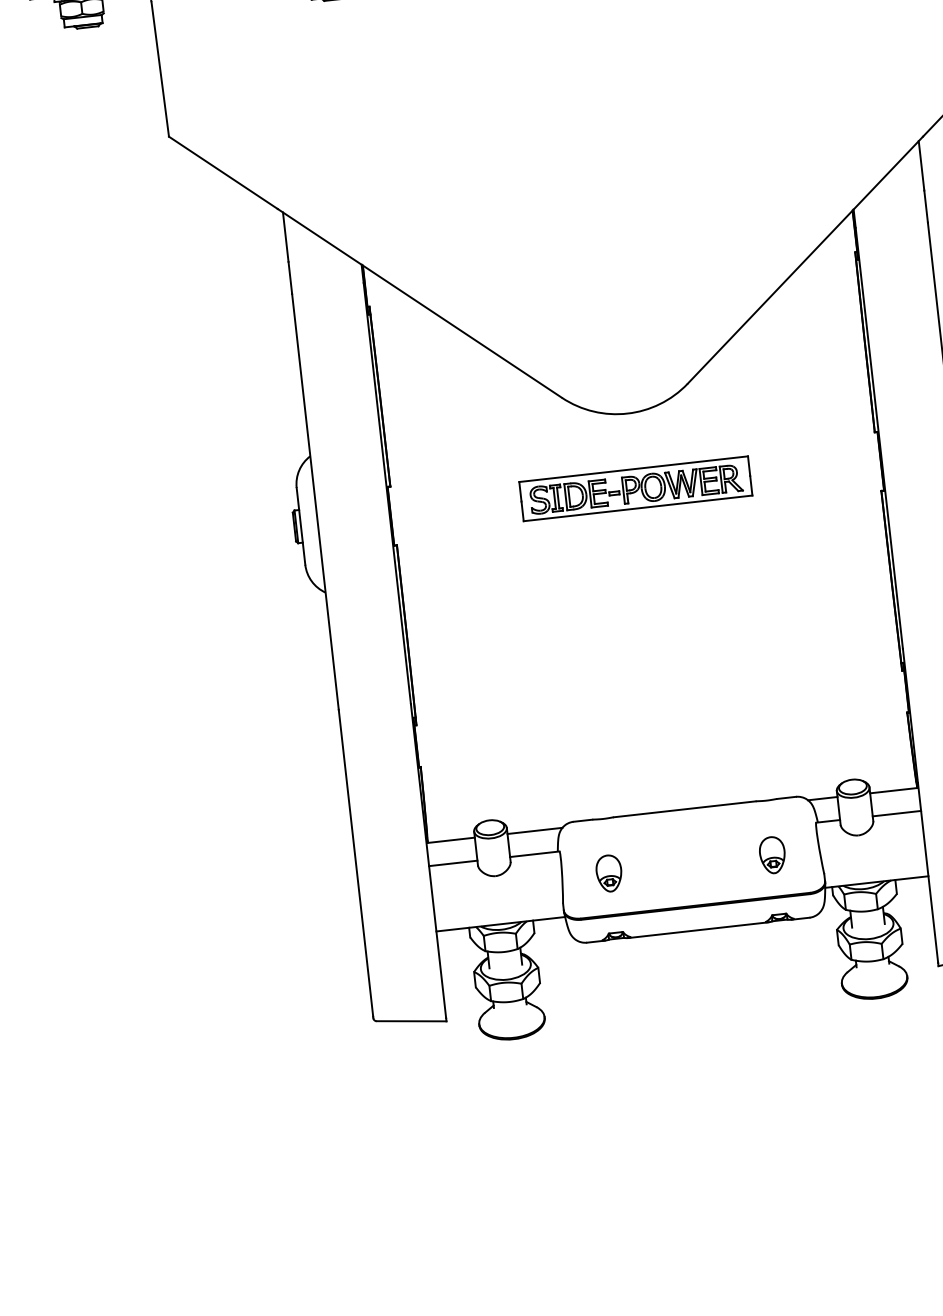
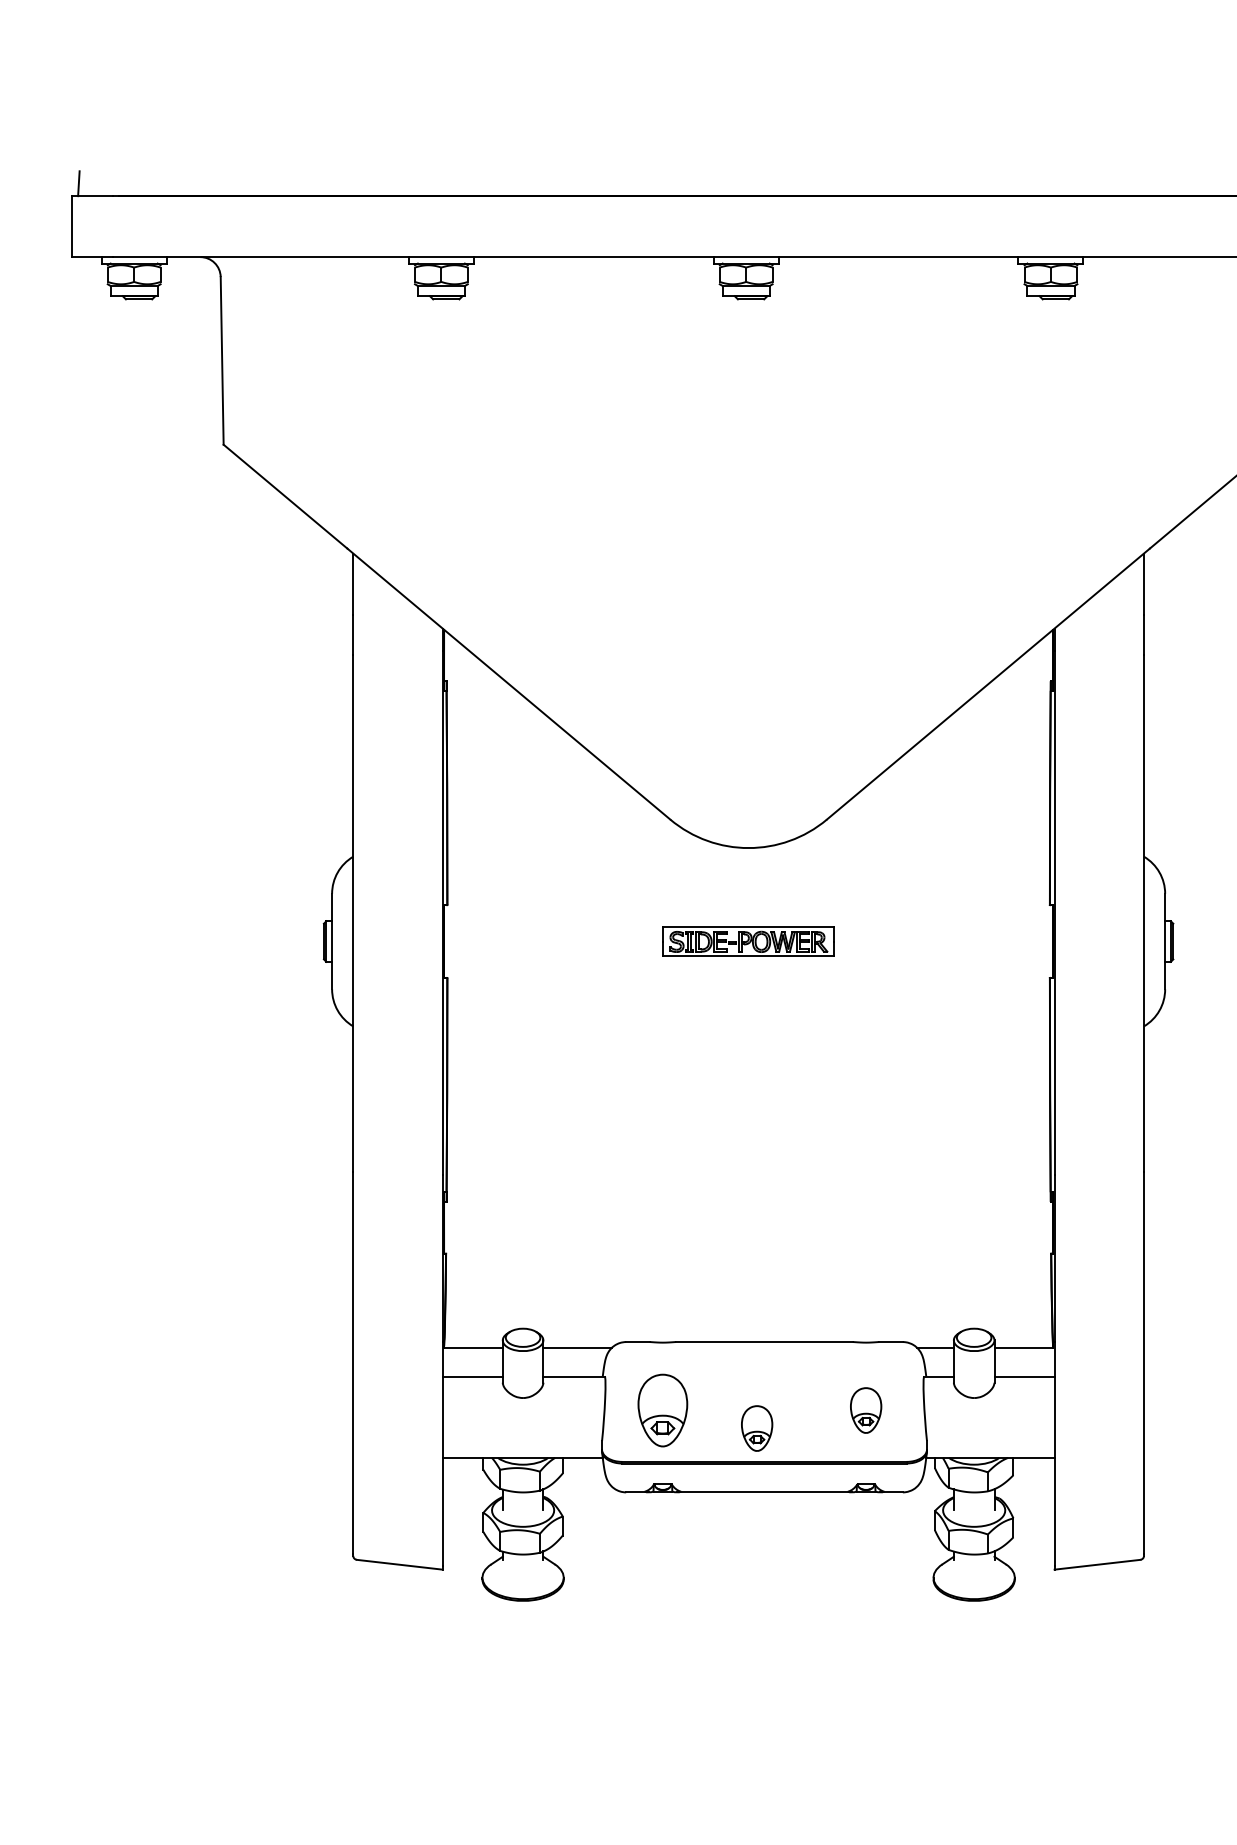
part: (635, 488) -> (748, 941), size x0.6
part: (608, 873) -> (662, 1410), size x1.6
part: (686, 879) -> (757, 1428), added

